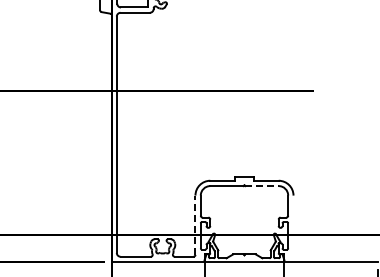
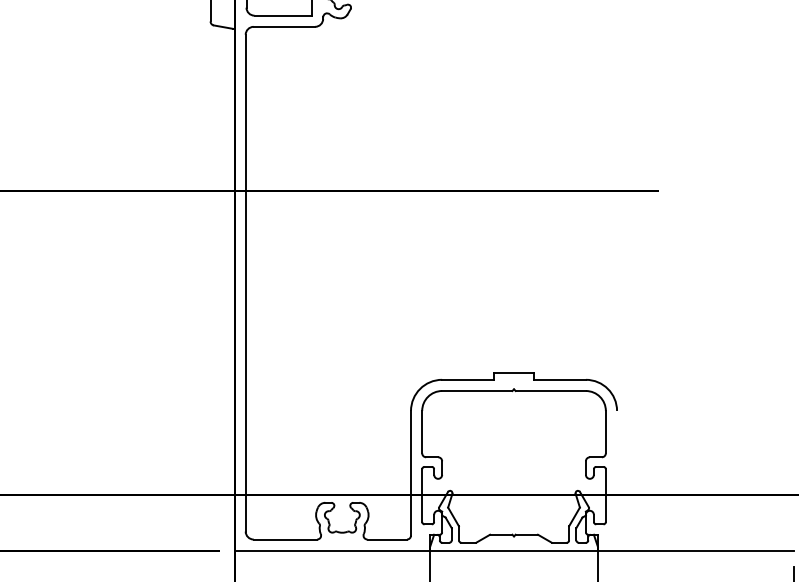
line: (261, 186) -> (549, 391), dashed -> solid
line: (195, 225) -> (411, 473), dashed -> solid

